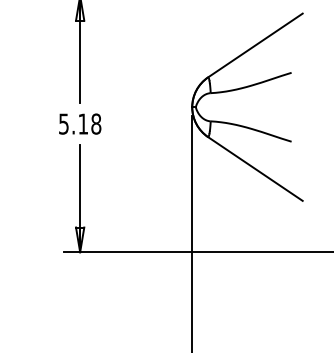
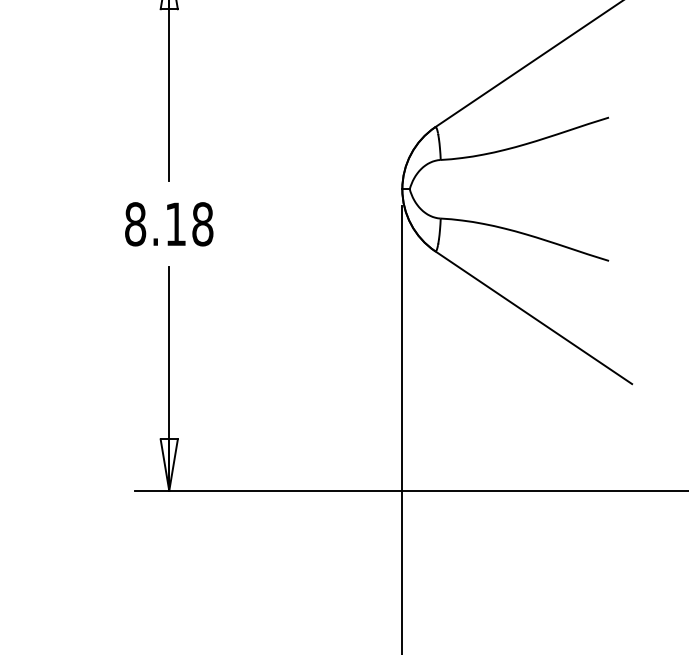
text: (63, 123) -> (134, 223), 5.18 -> 8.18

